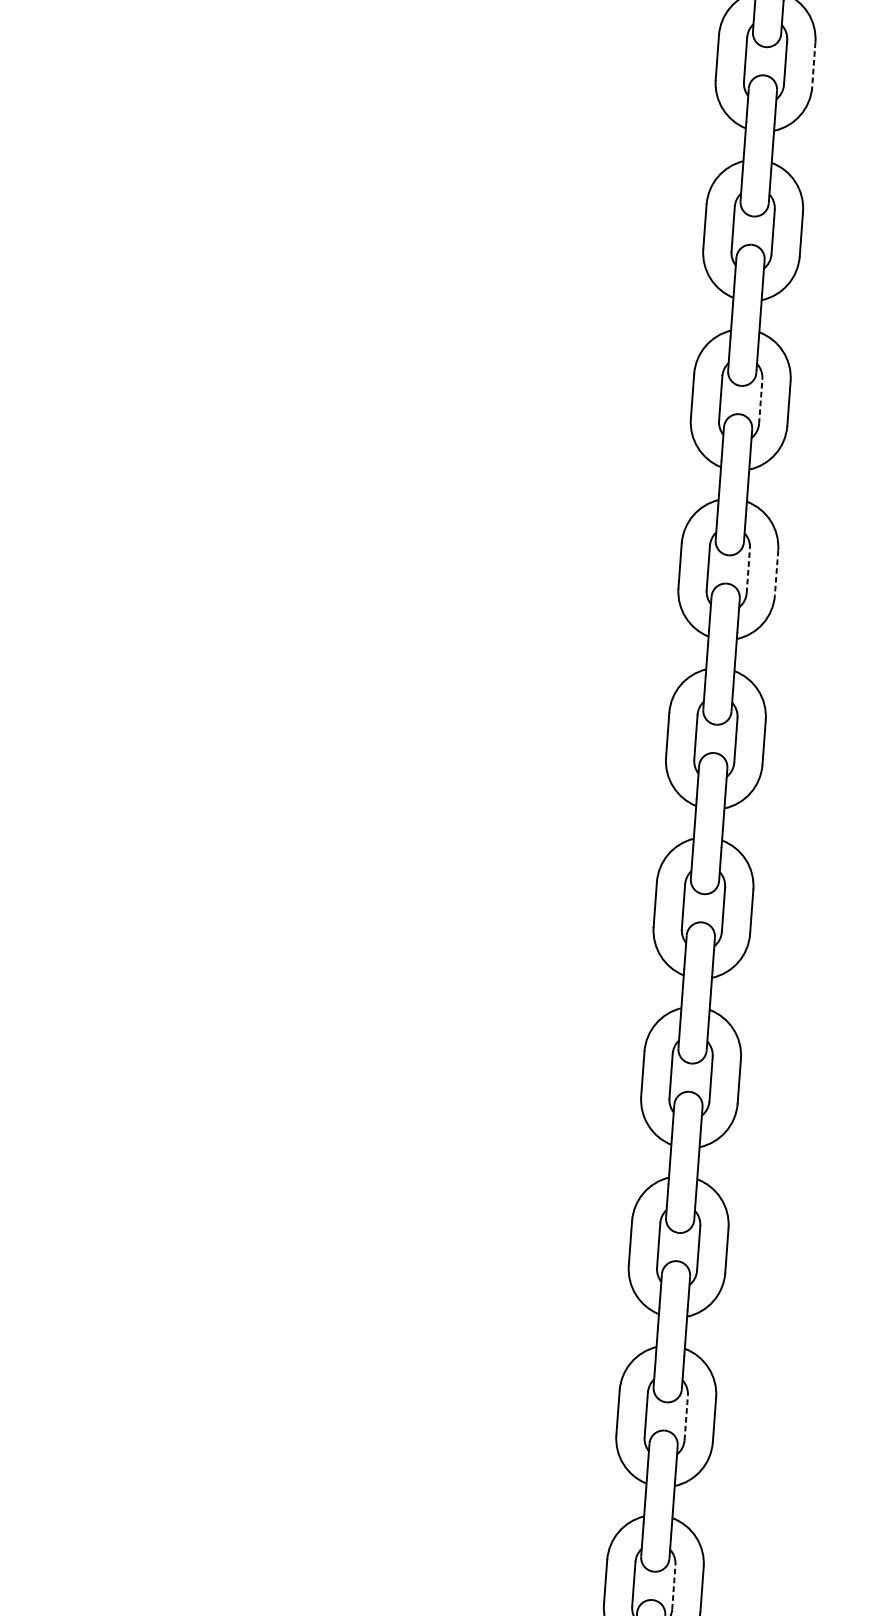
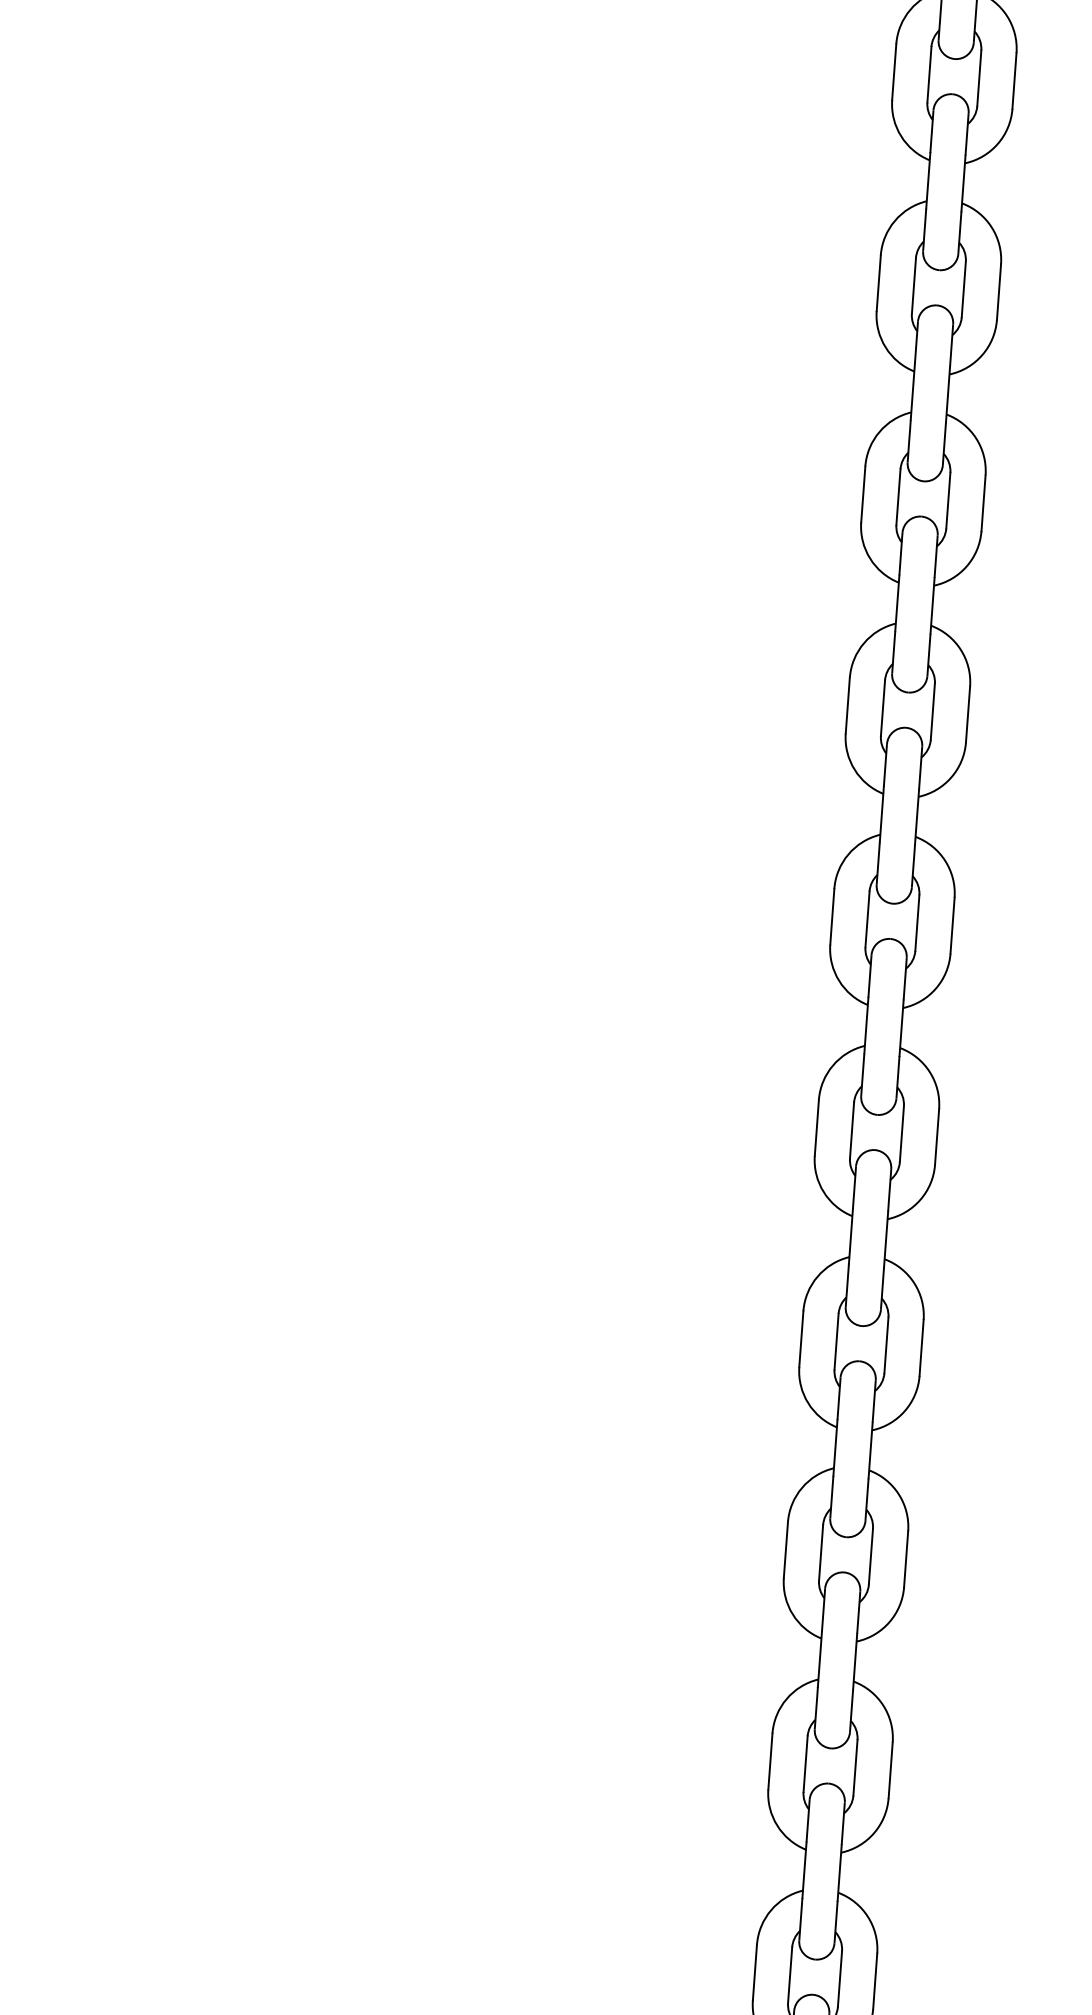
line: (813, 64) -> (1014, 80), dashed -> solid
line: (760, 401) -> (948, 500), dashed -> solid
line: (748, 570) -> (932, 711), dashed -> solid
line: (776, 572) -> (968, 714), dashed -> solid
line: (686, 1417) -> (855, 1767), dashed -> solid
line: (674, 1586) -> (840, 1978), dashed -> solid

